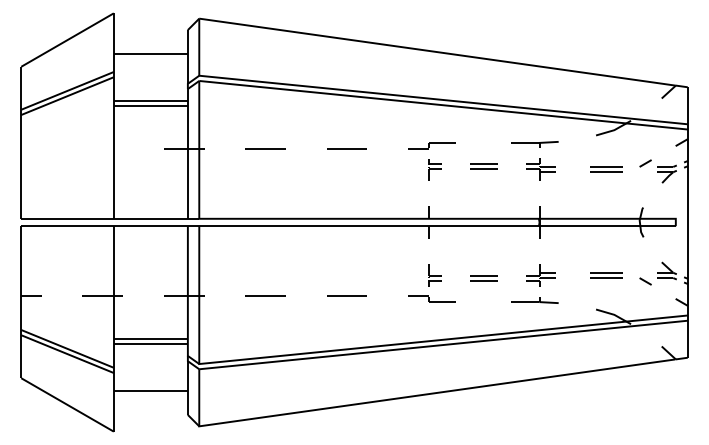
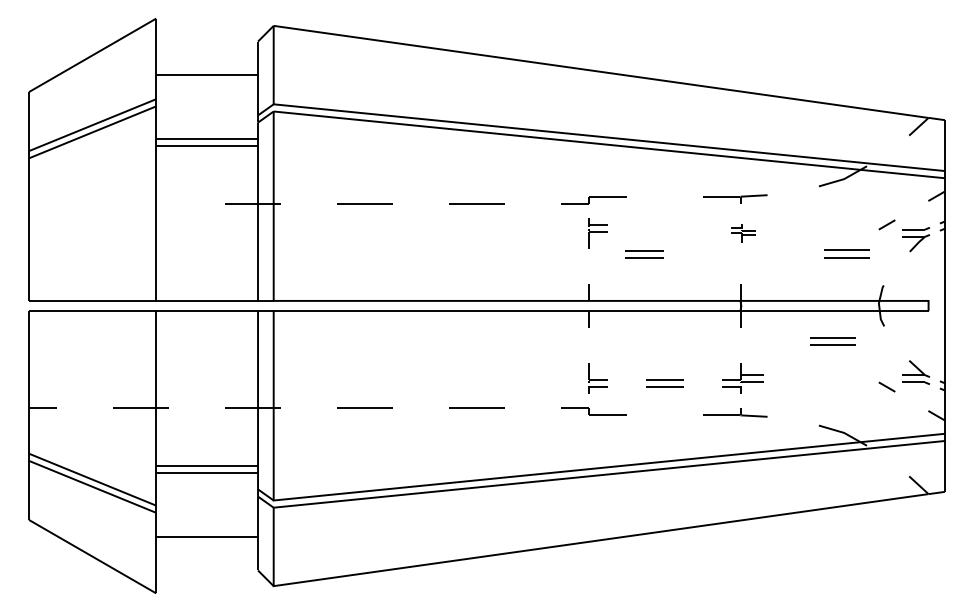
part: (483, 166) -> (643, 255), moved
part: (540, 169) -> (742, 233), size x0.6
part: (606, 169) -> (847, 253), moved
part: (606, 275) -> (833, 341), moved

